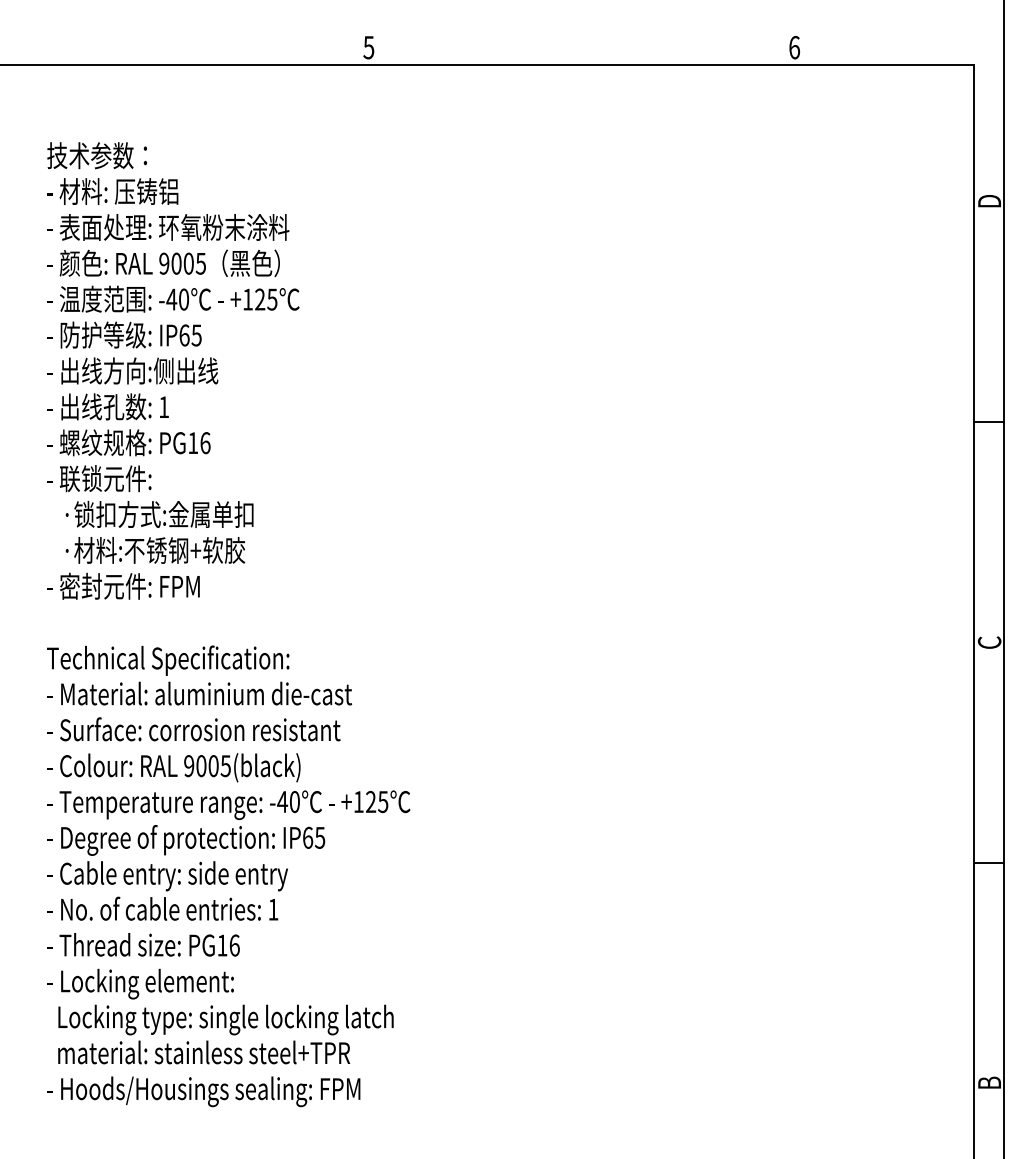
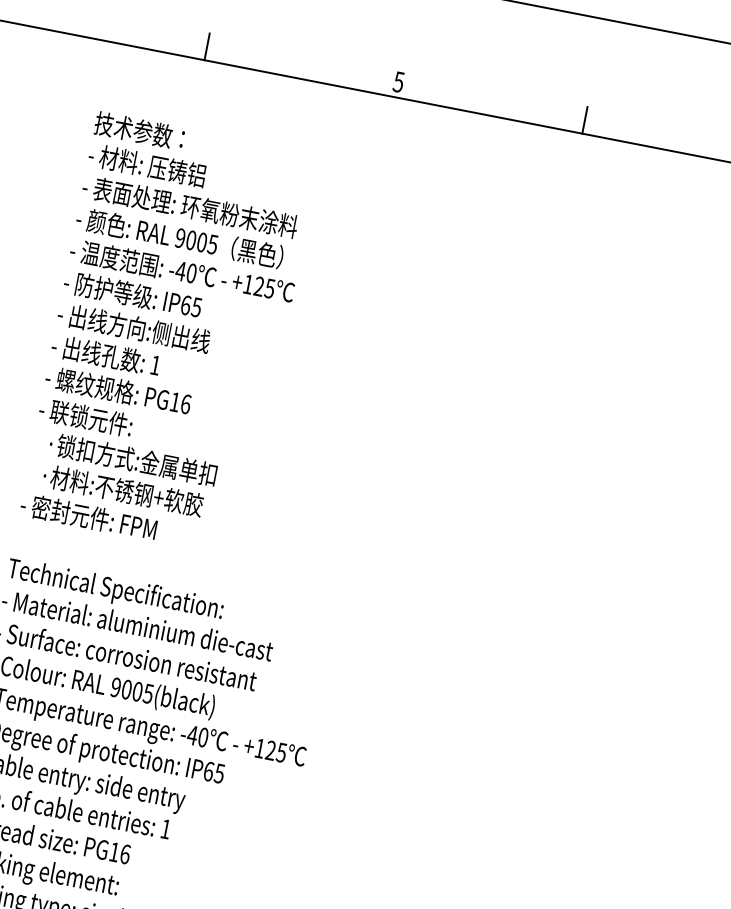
line: (152, 49) -> (206, 46), added
line: (579, 49) -> (585, 120), added

